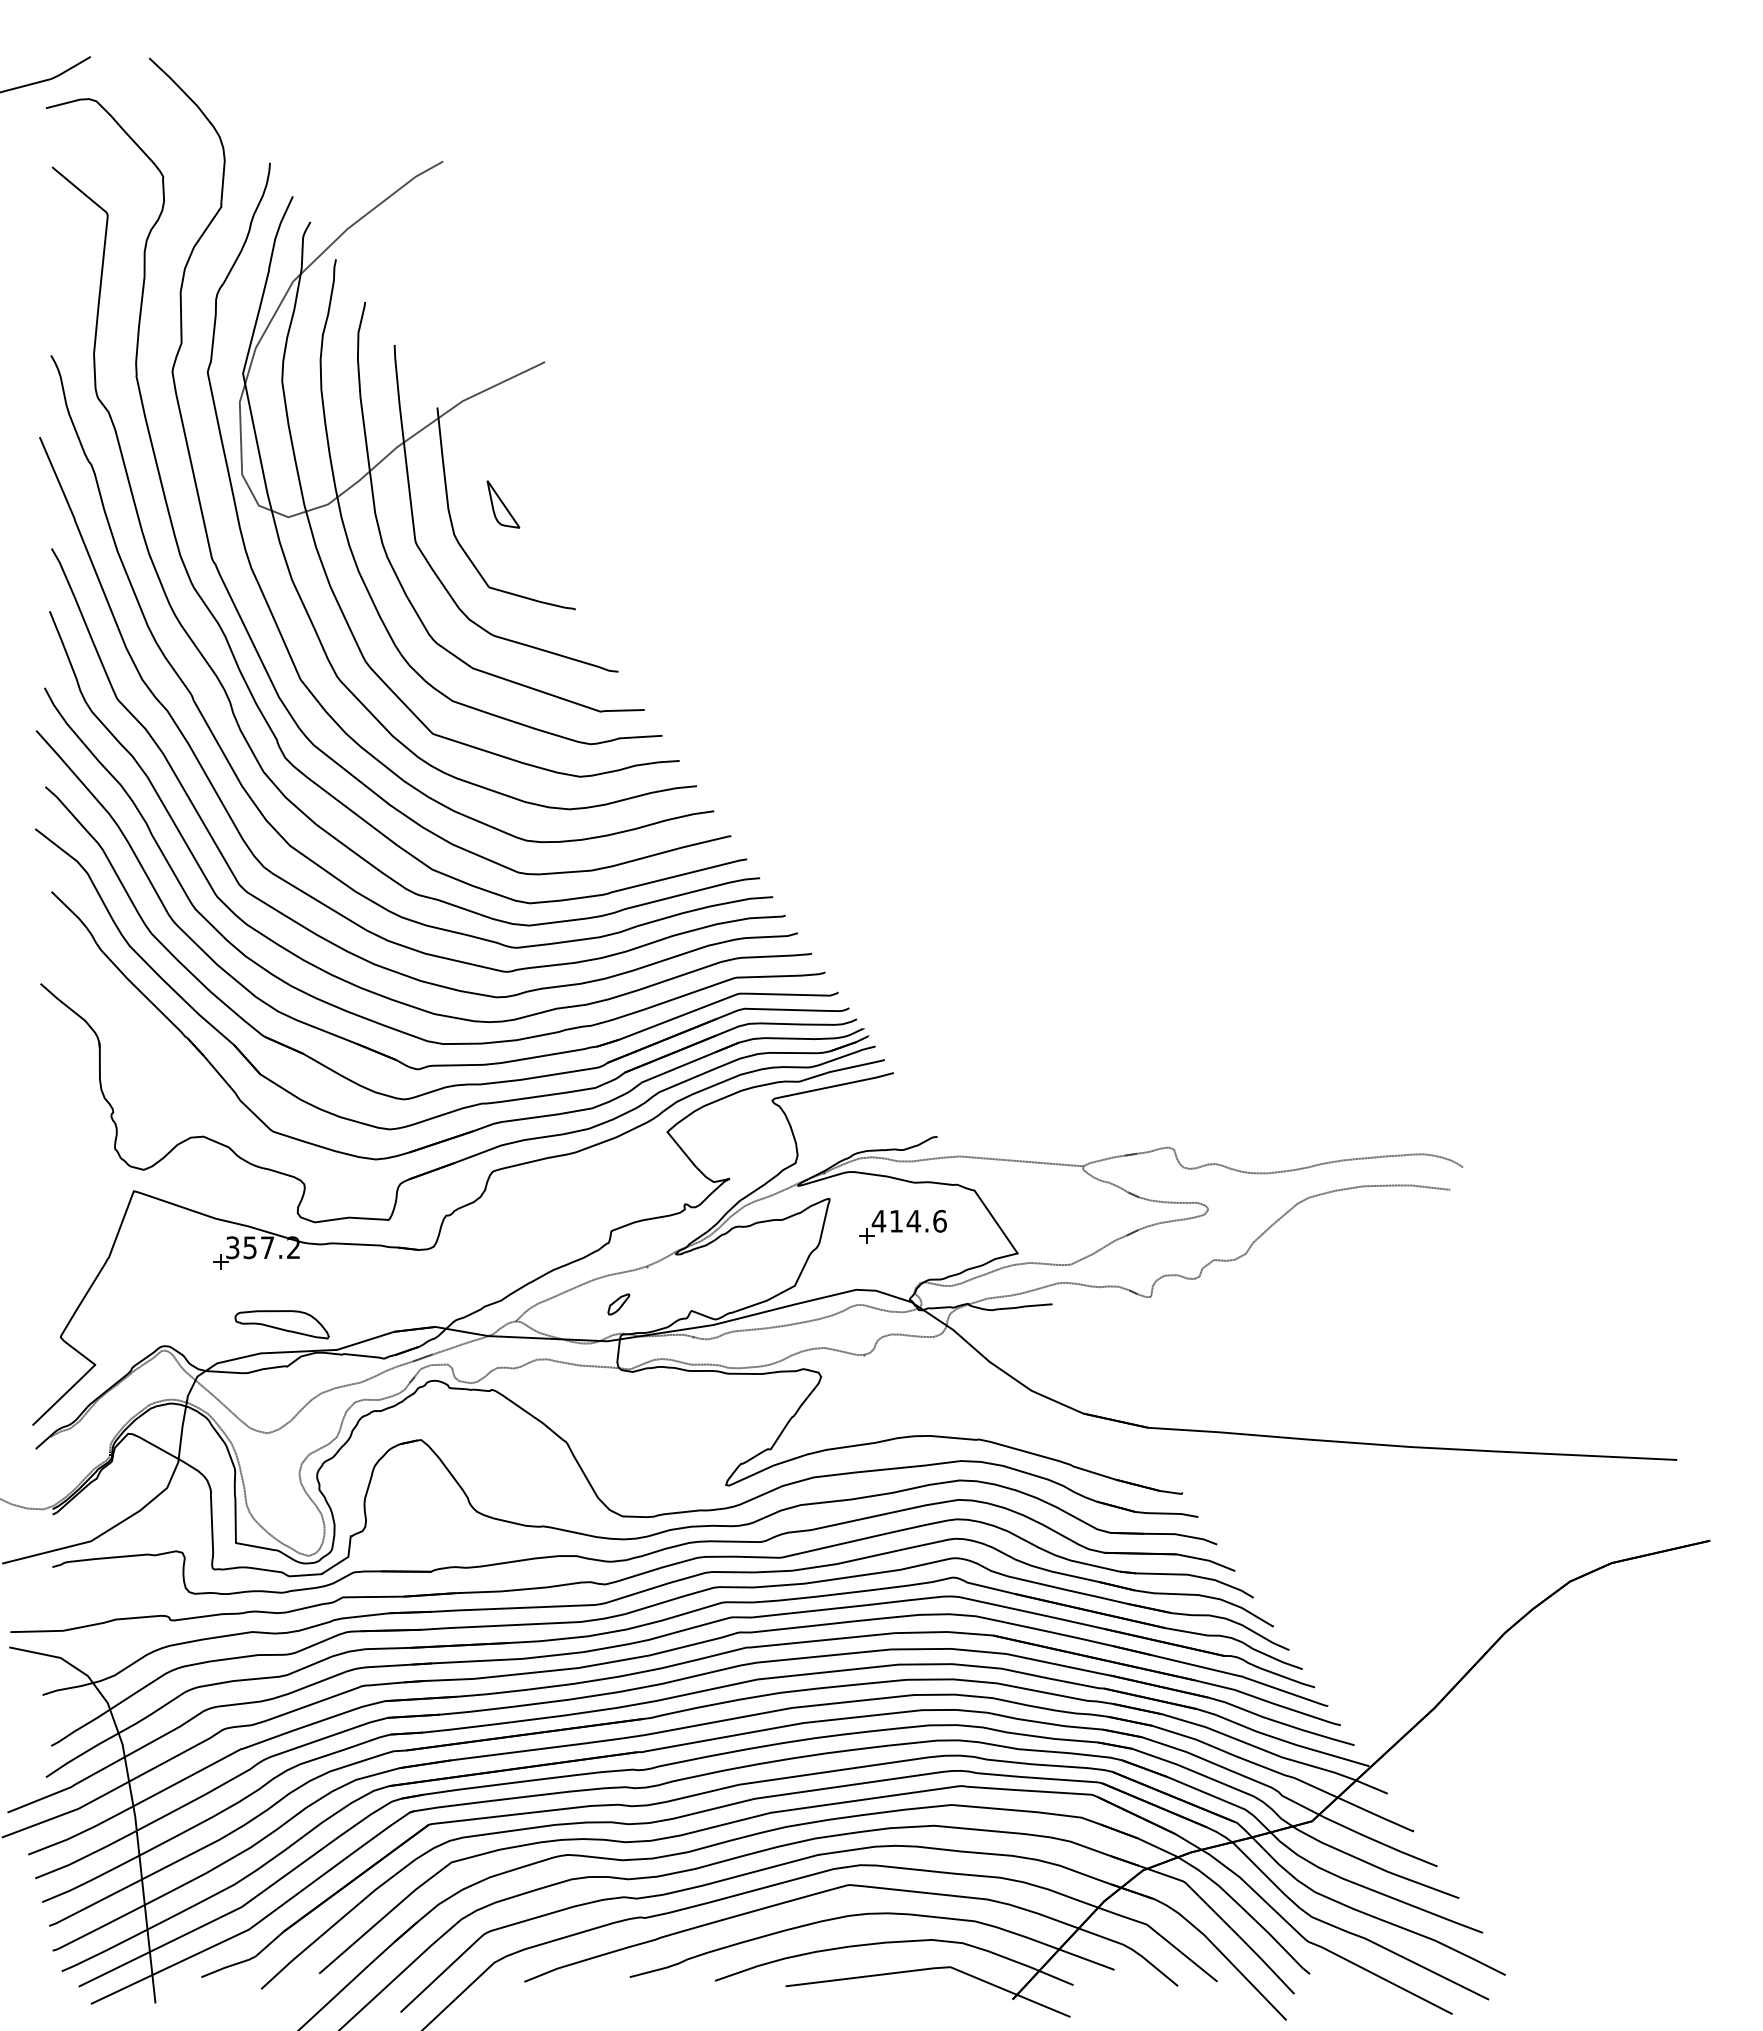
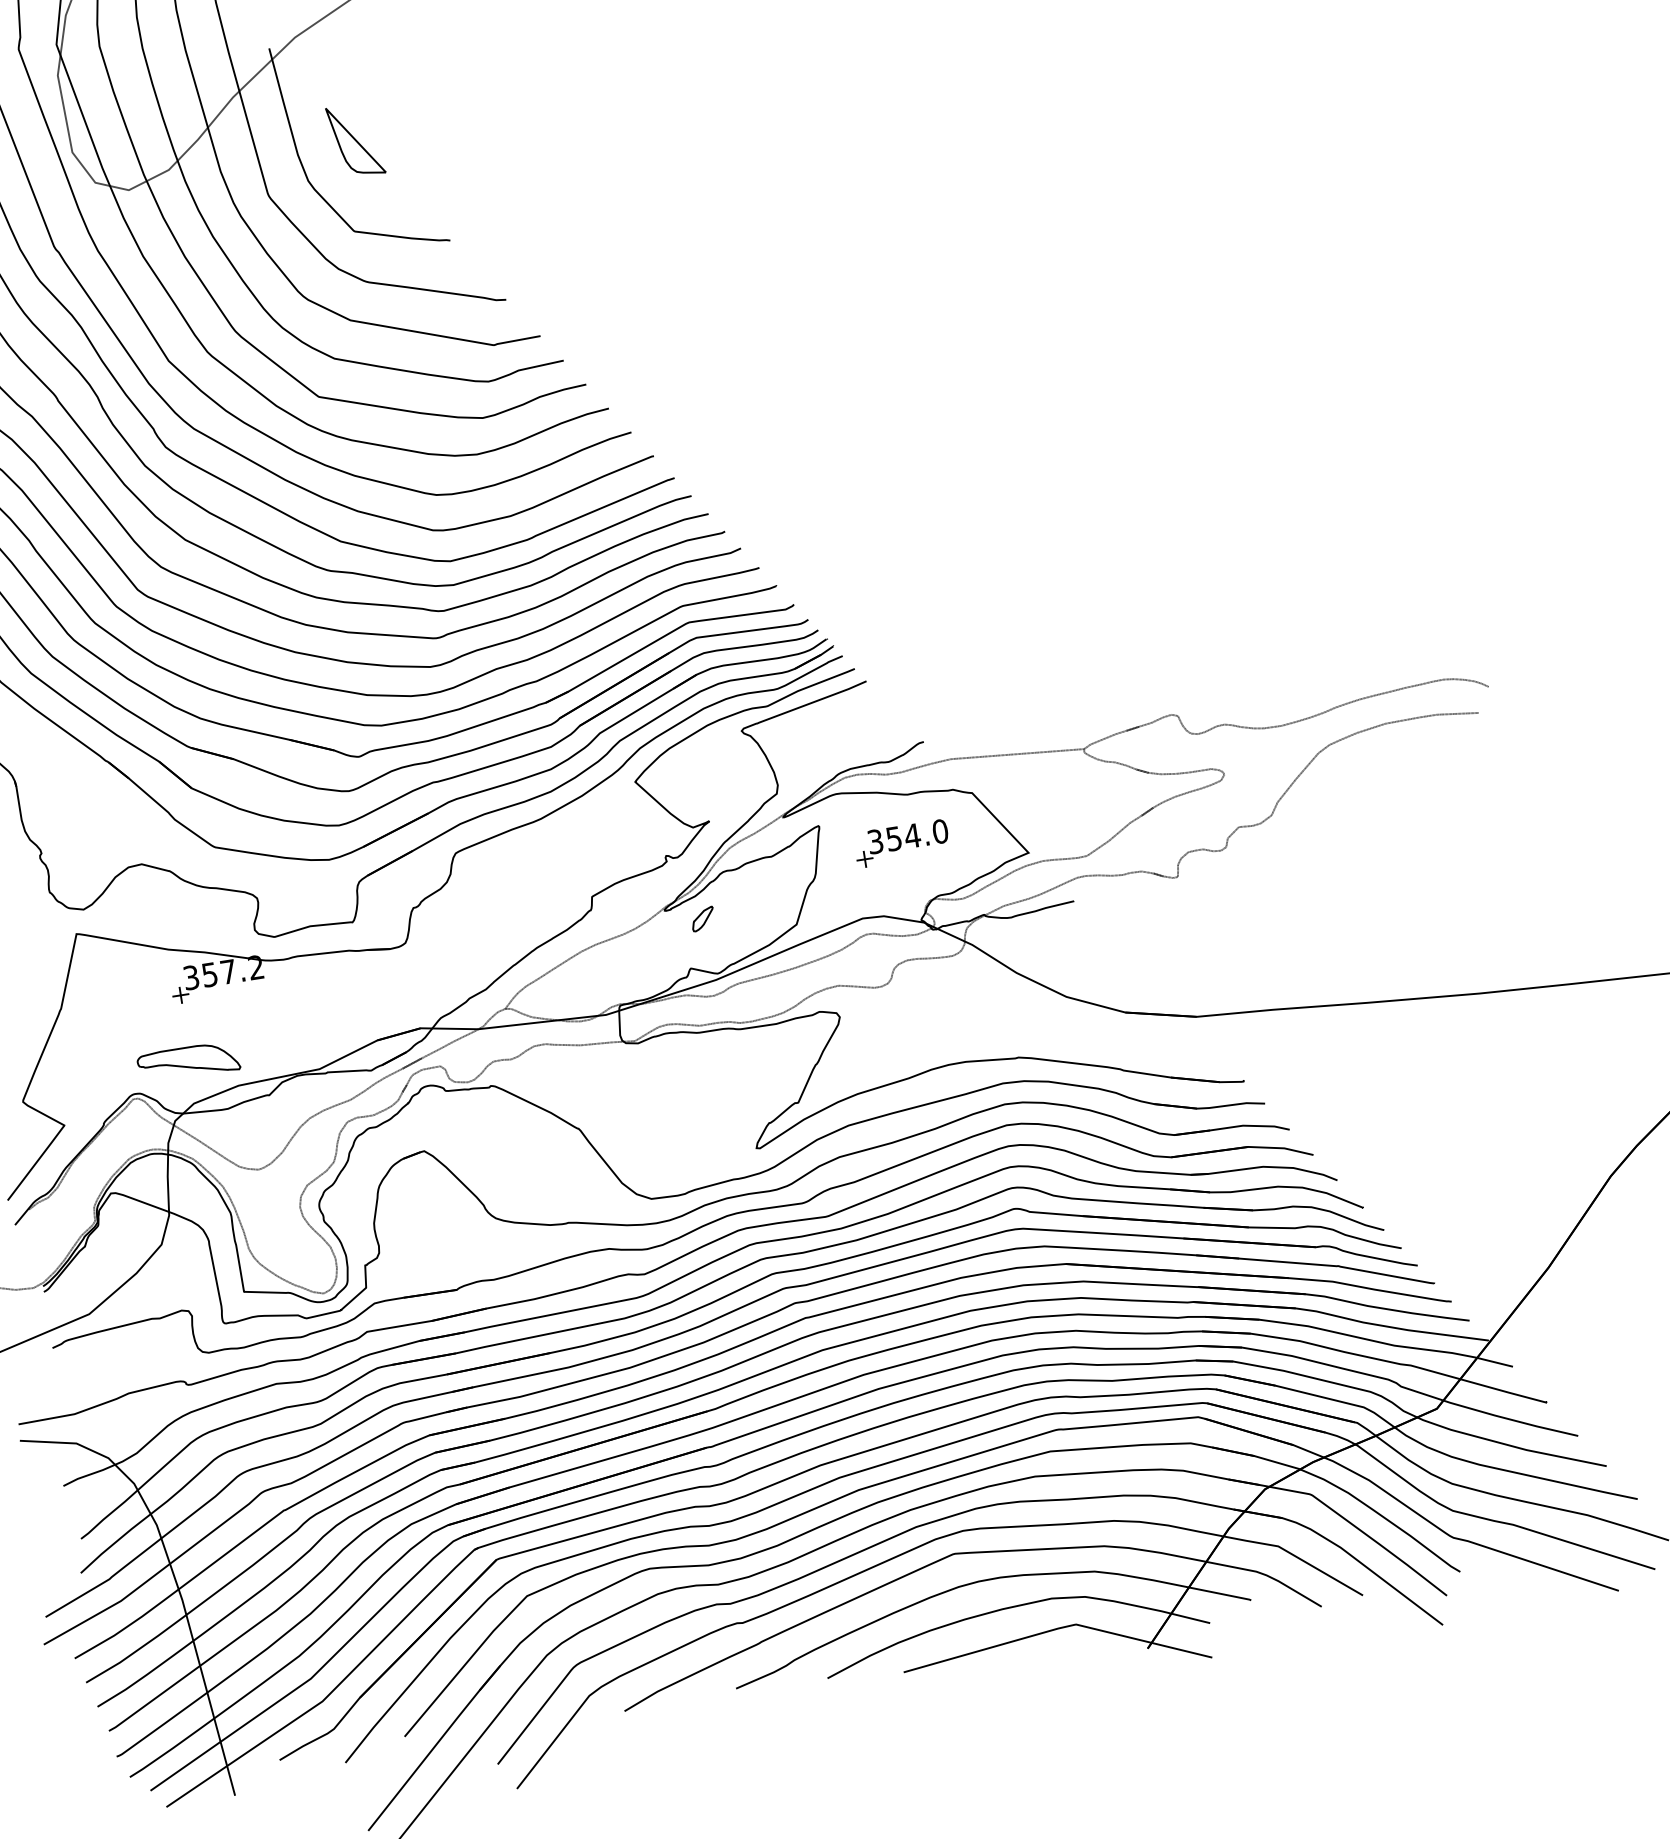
part: (503, 504) -> (355, 140), size x1.43
text: (908, 1220) -> (906, 835), 414.6 -> 354.0
part: (618, 1304) -> (702, 919), moved
part: (281, 1324) -> (187, 1062), moved

